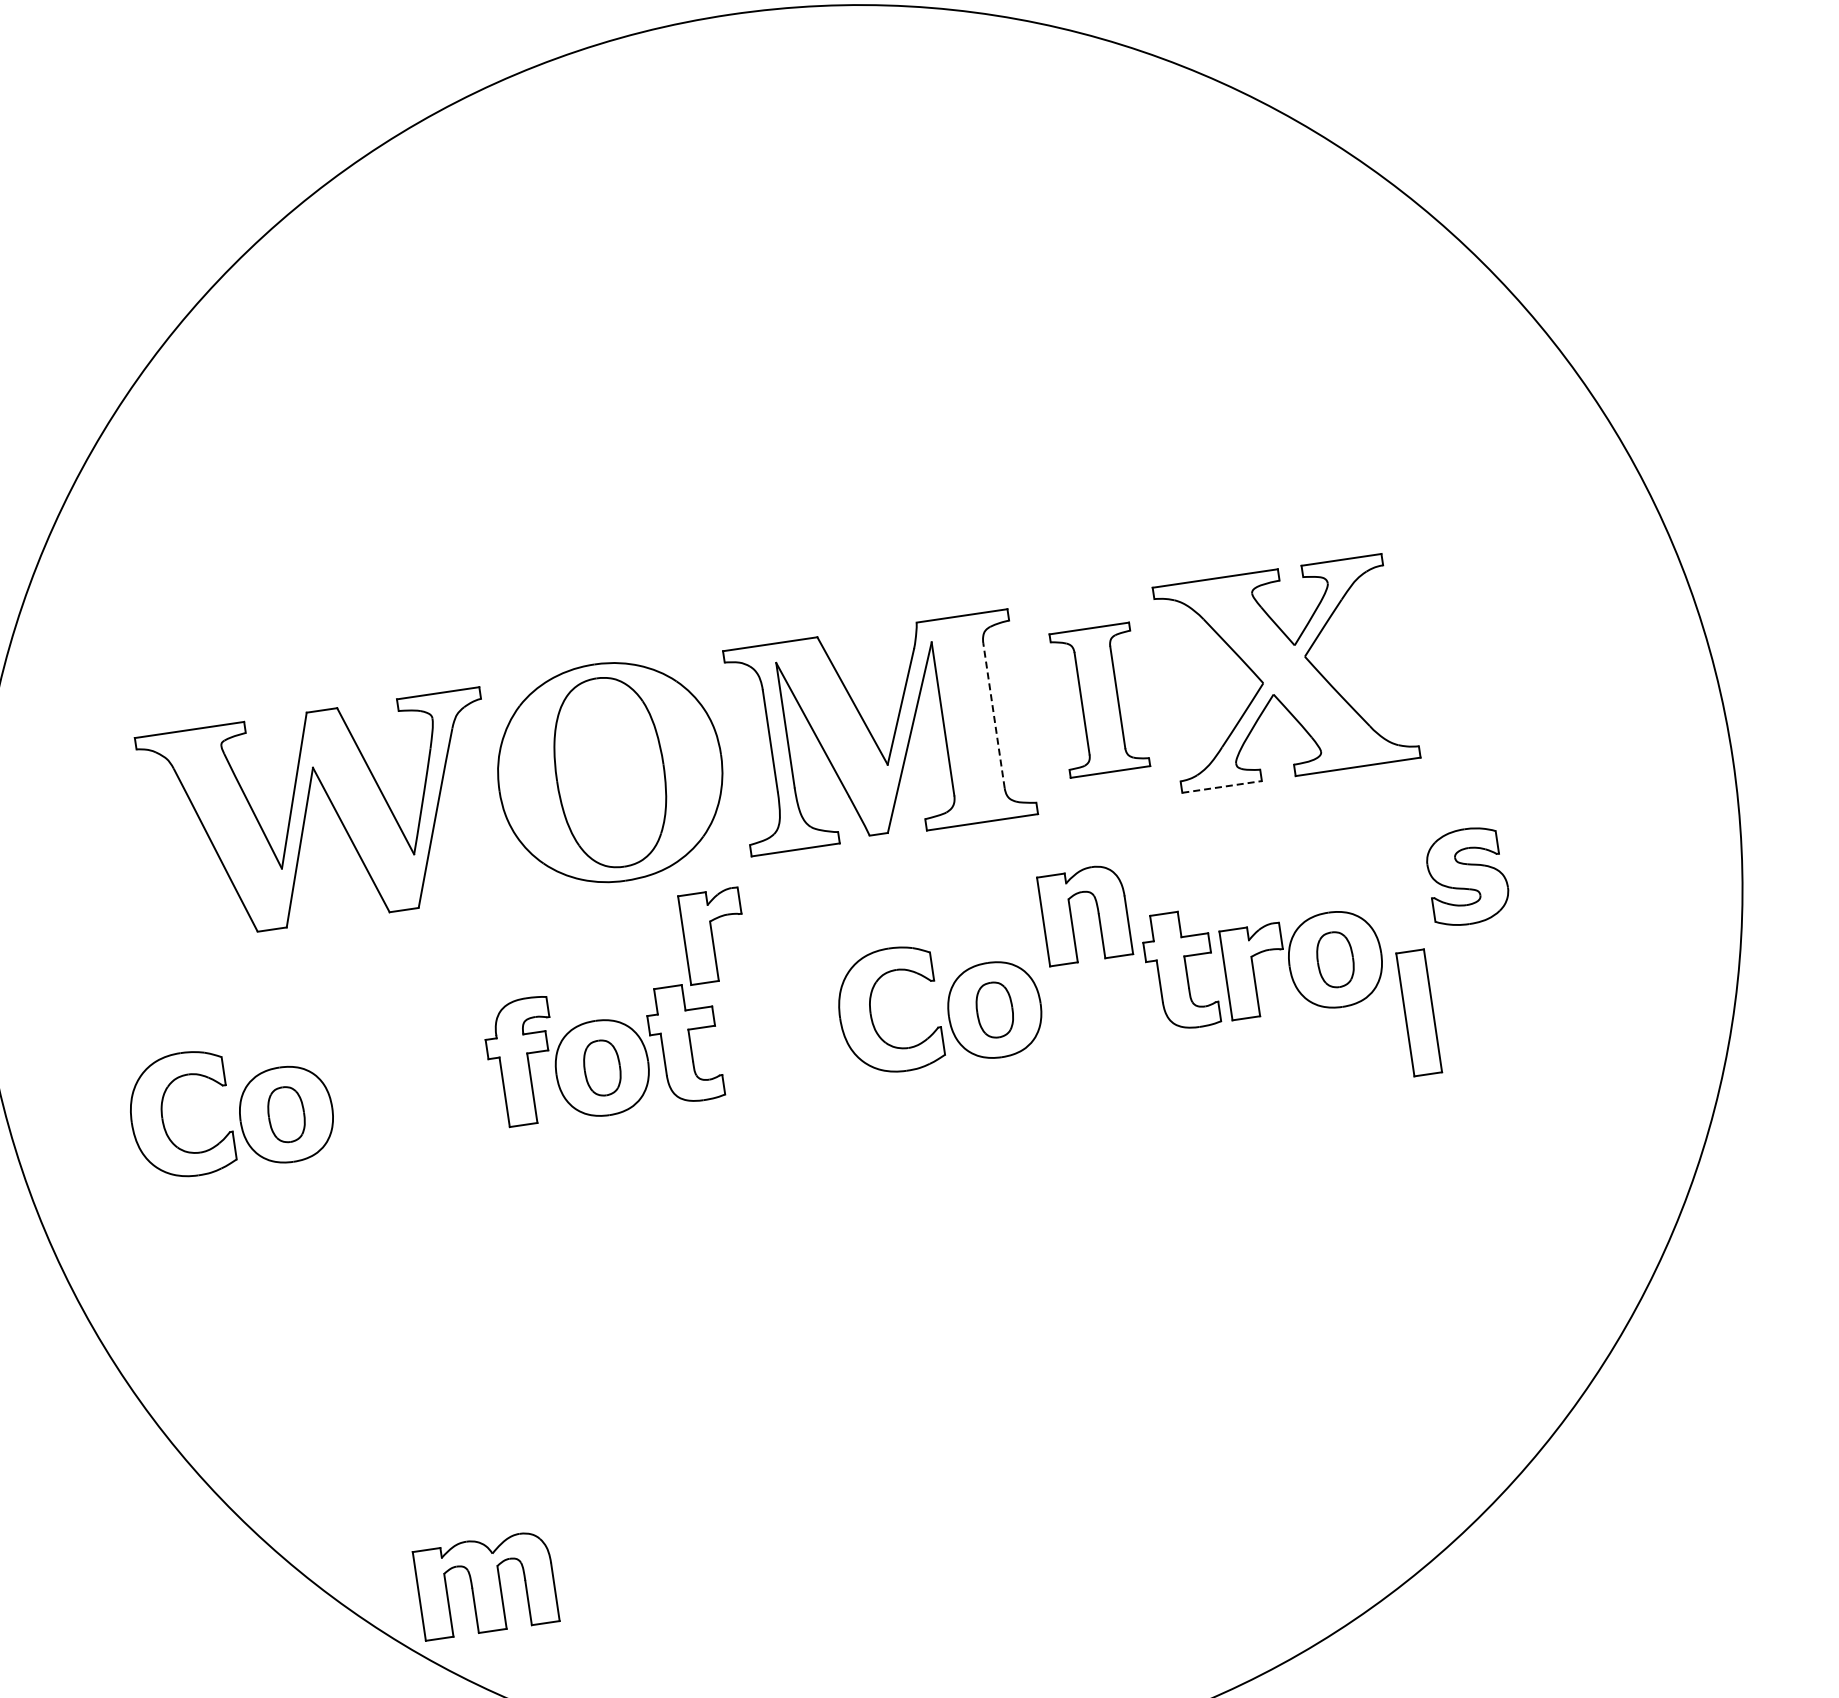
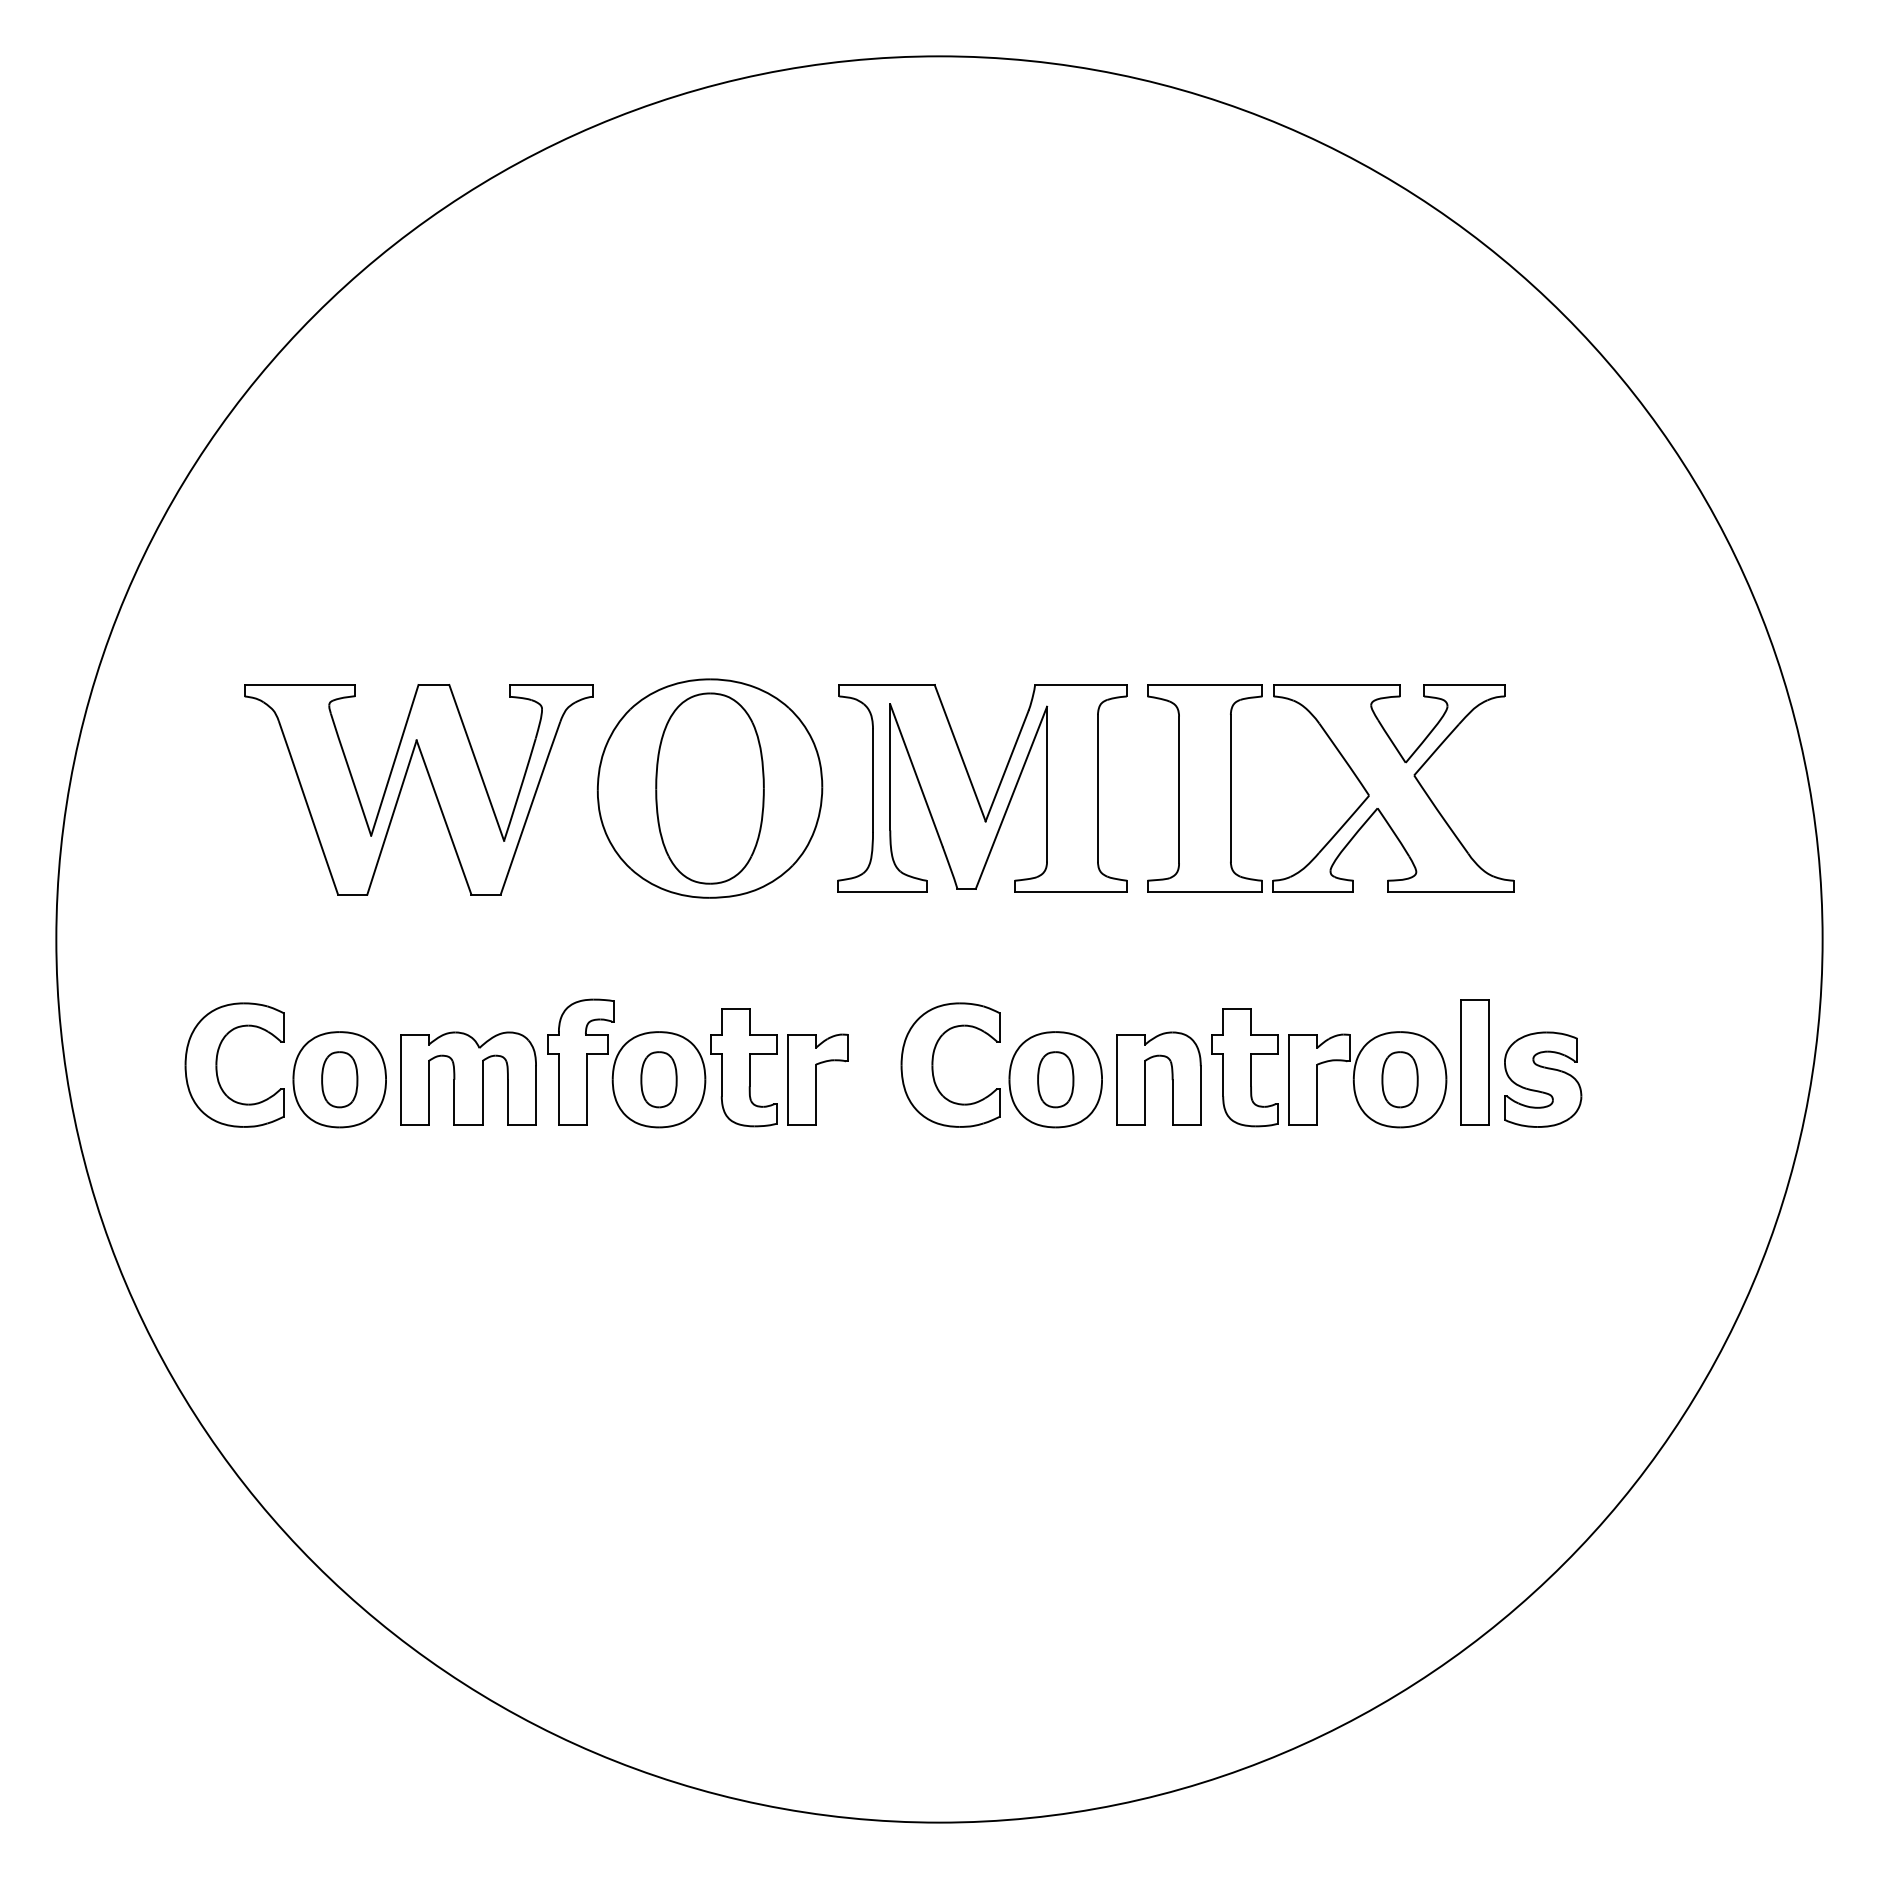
part: (1099, 700) -> (1204, 788), size x1.43
line: (993, 714) -> (1097, 787), dashed -> solid
line: (1222, 787) -> (1313, 892), dashed -> solid
part: (1468, 876) -> (1543, 1079), moved
part: (1071, 916) -> (1145, 1078), moved
part: (713, 936) -> (817, 1079), moved
part: (1418, 1012) -> (1474, 1062), moved
part: (486, 1585) -> (468, 1078), moved

